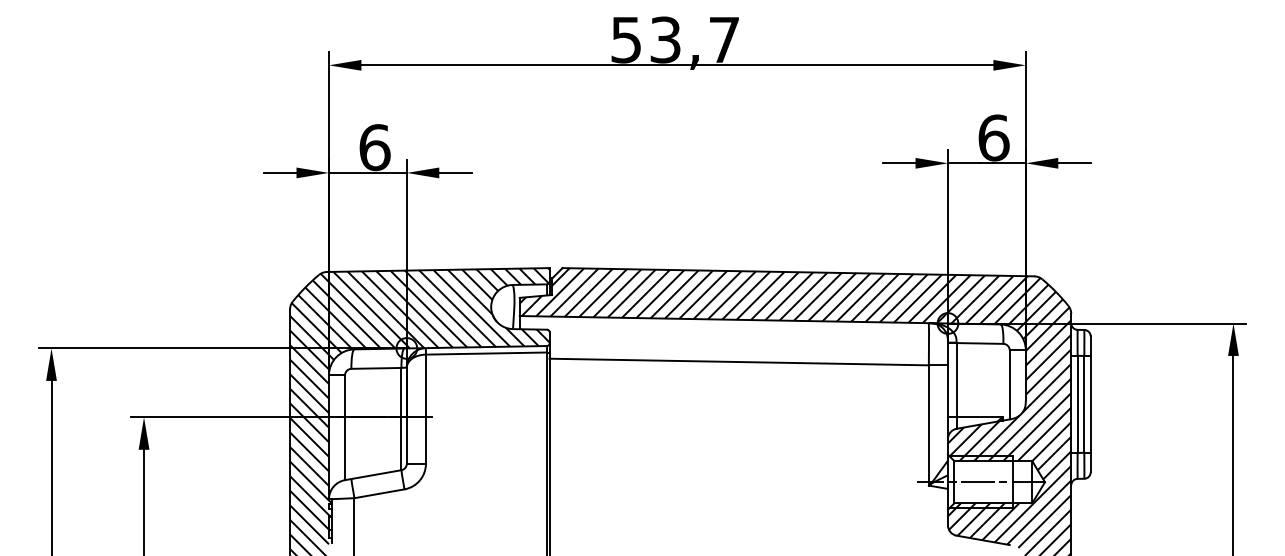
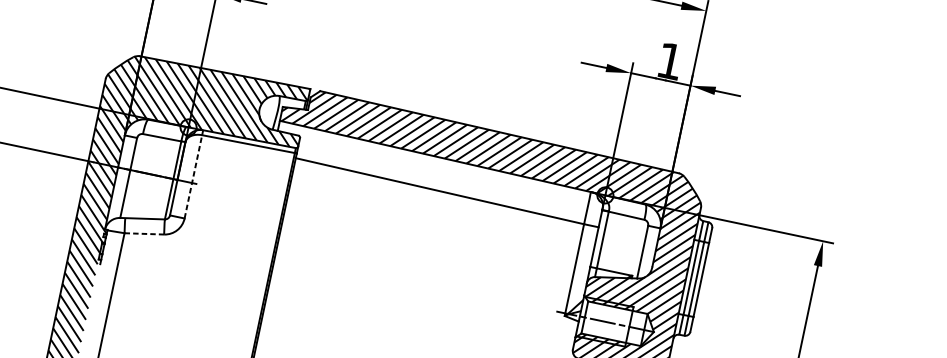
text: (993, 137) -> (670, 60), 6 -> 1
line: (425, 409) -> (193, 176), solid -> dashed
line: (379, 493) -> (144, 233), solid -> dashed

